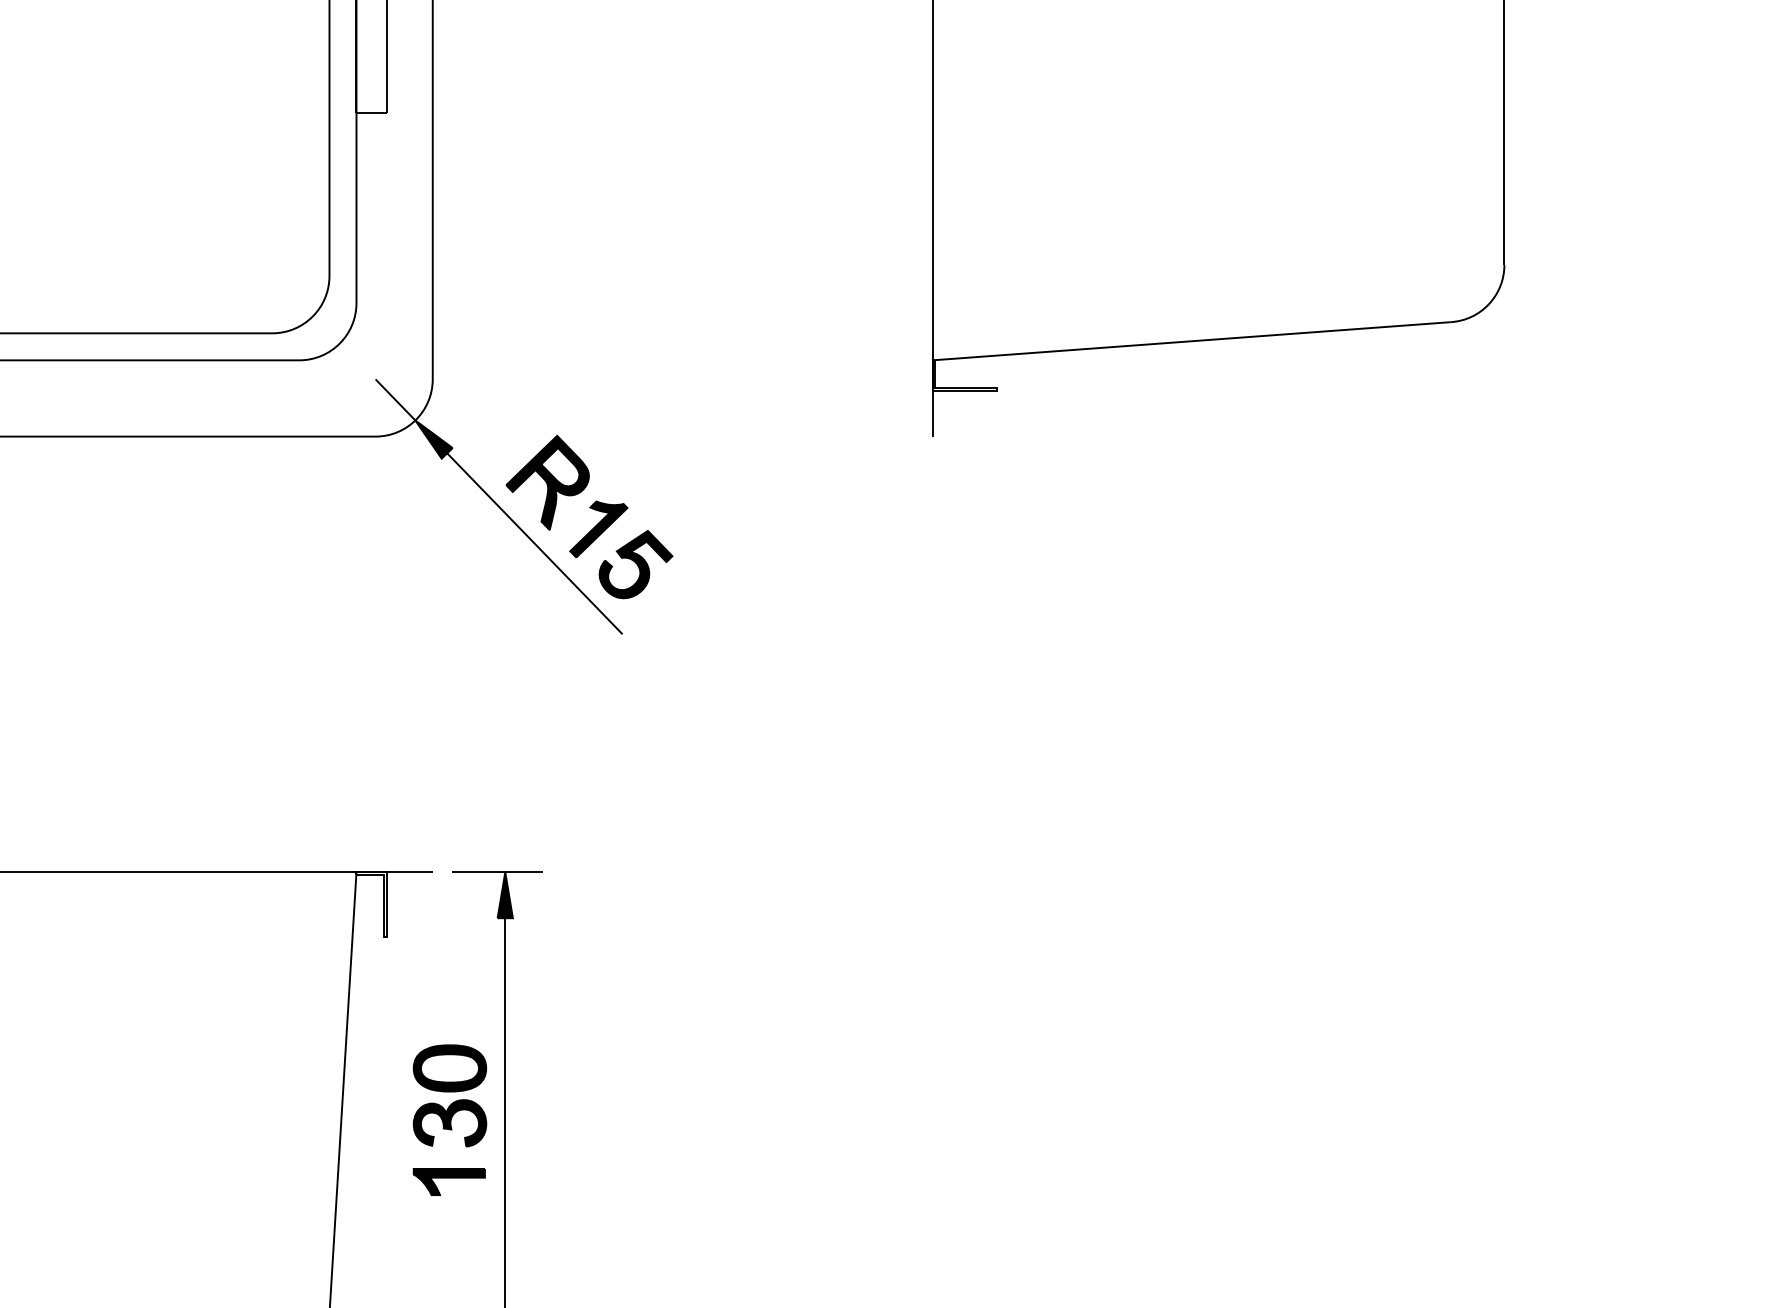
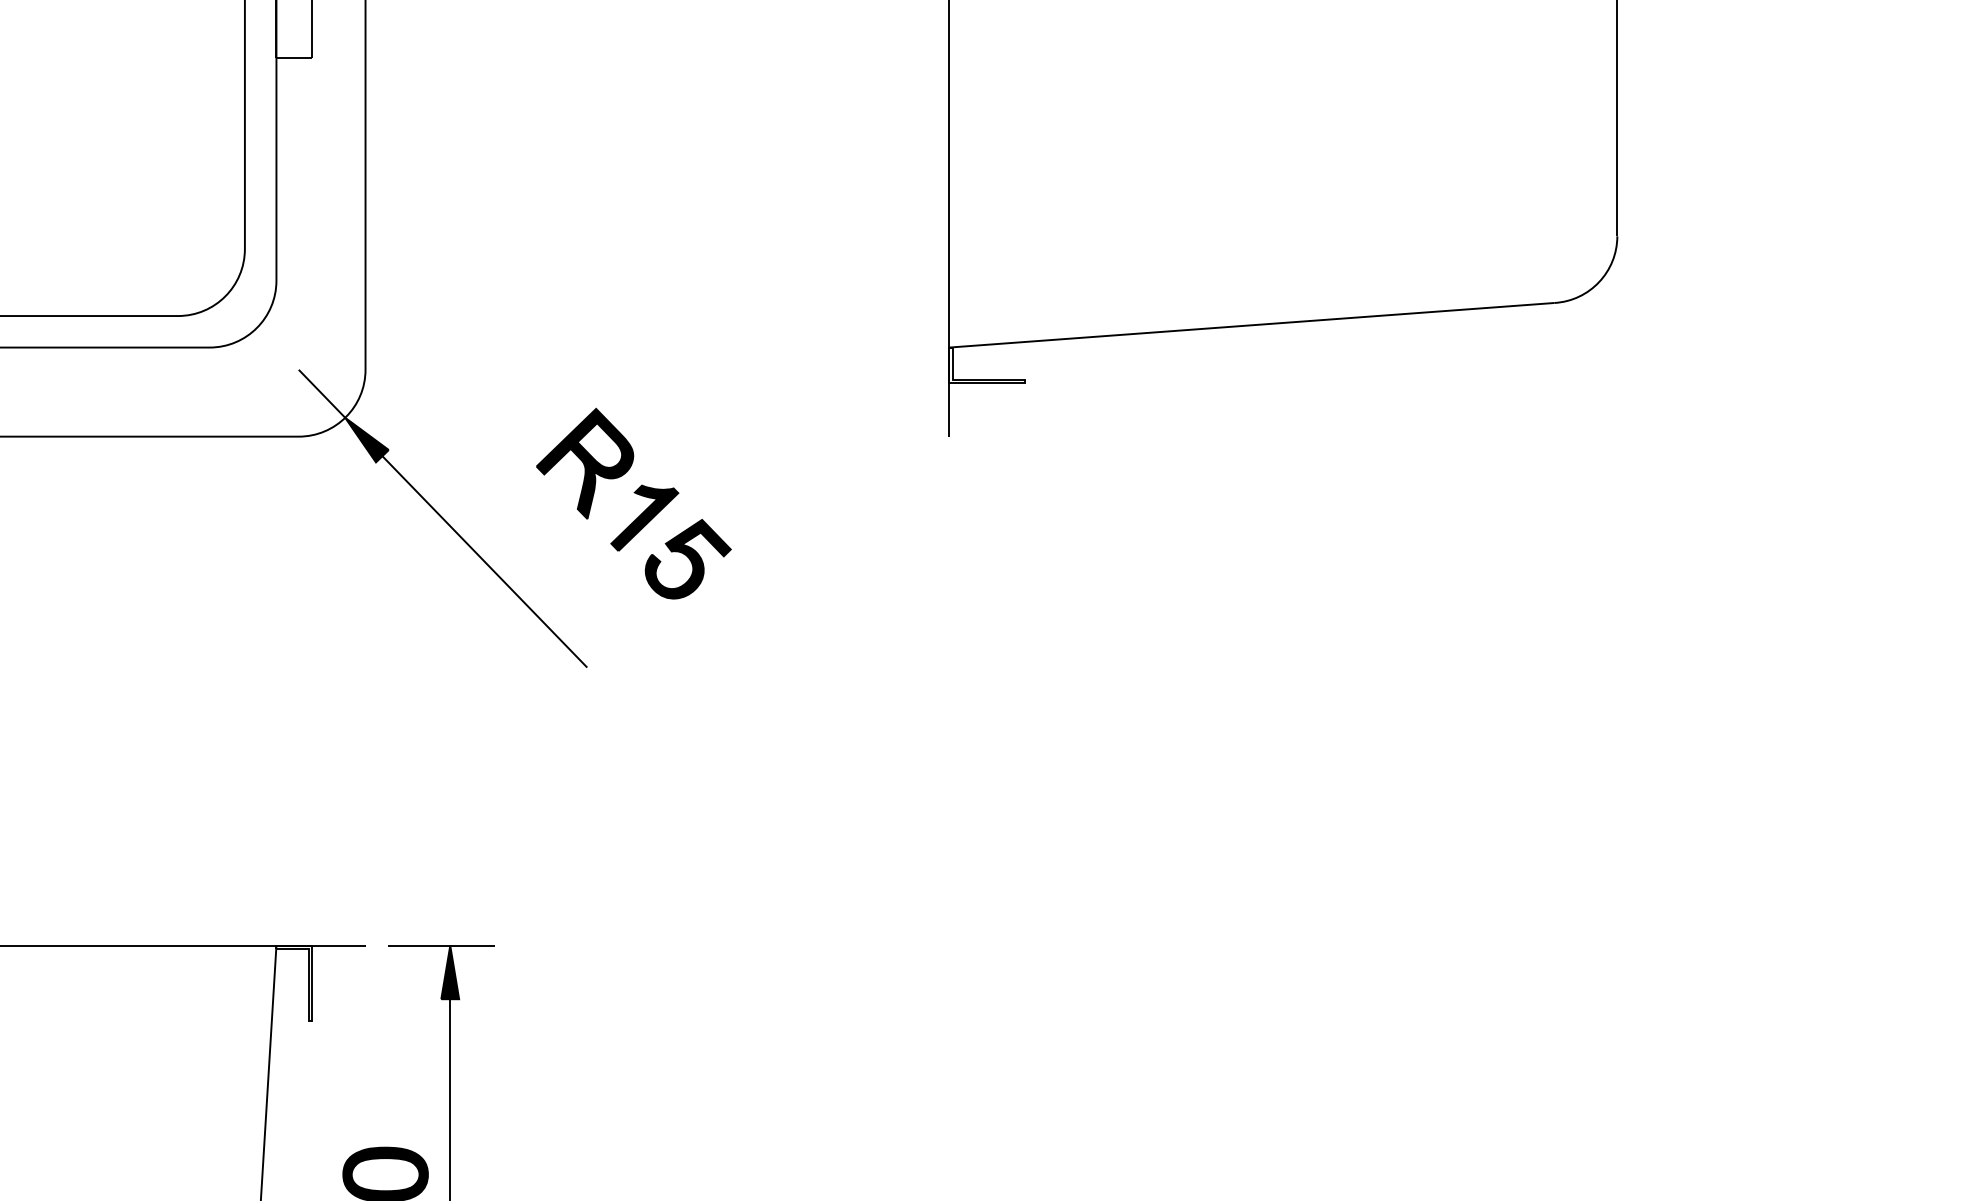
part: (592, 509) -> (637, 494), moved

